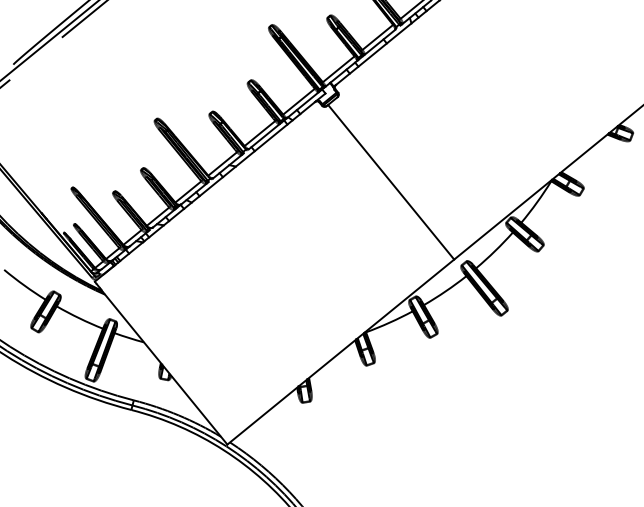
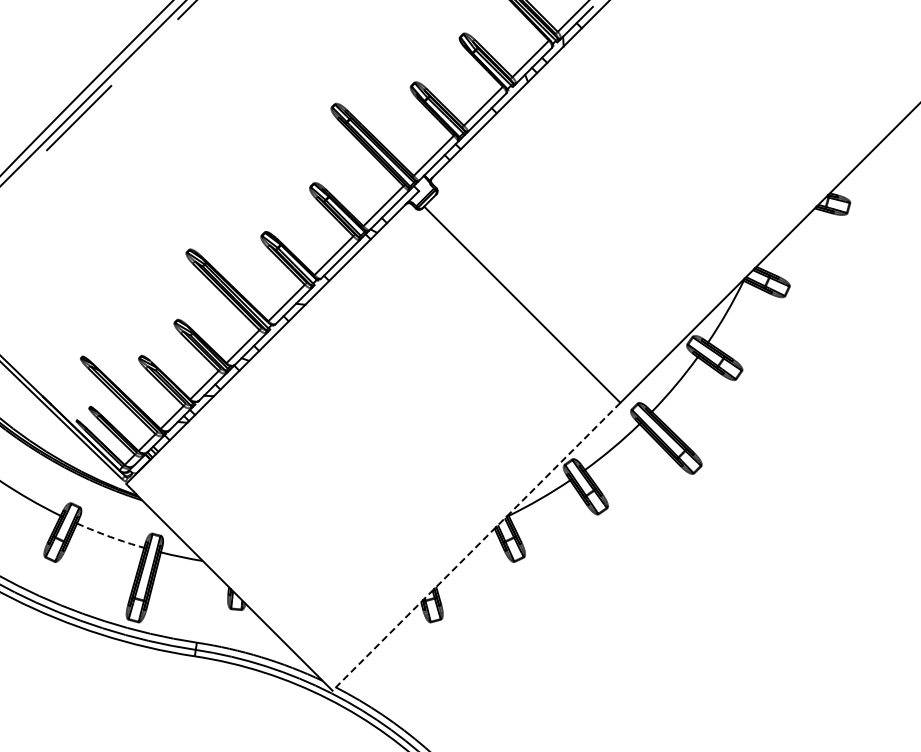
arc: (79, 318) -> (110, 536), solid -> dashed
line: (340, 351) -> (476, 546), solid -> dashed

